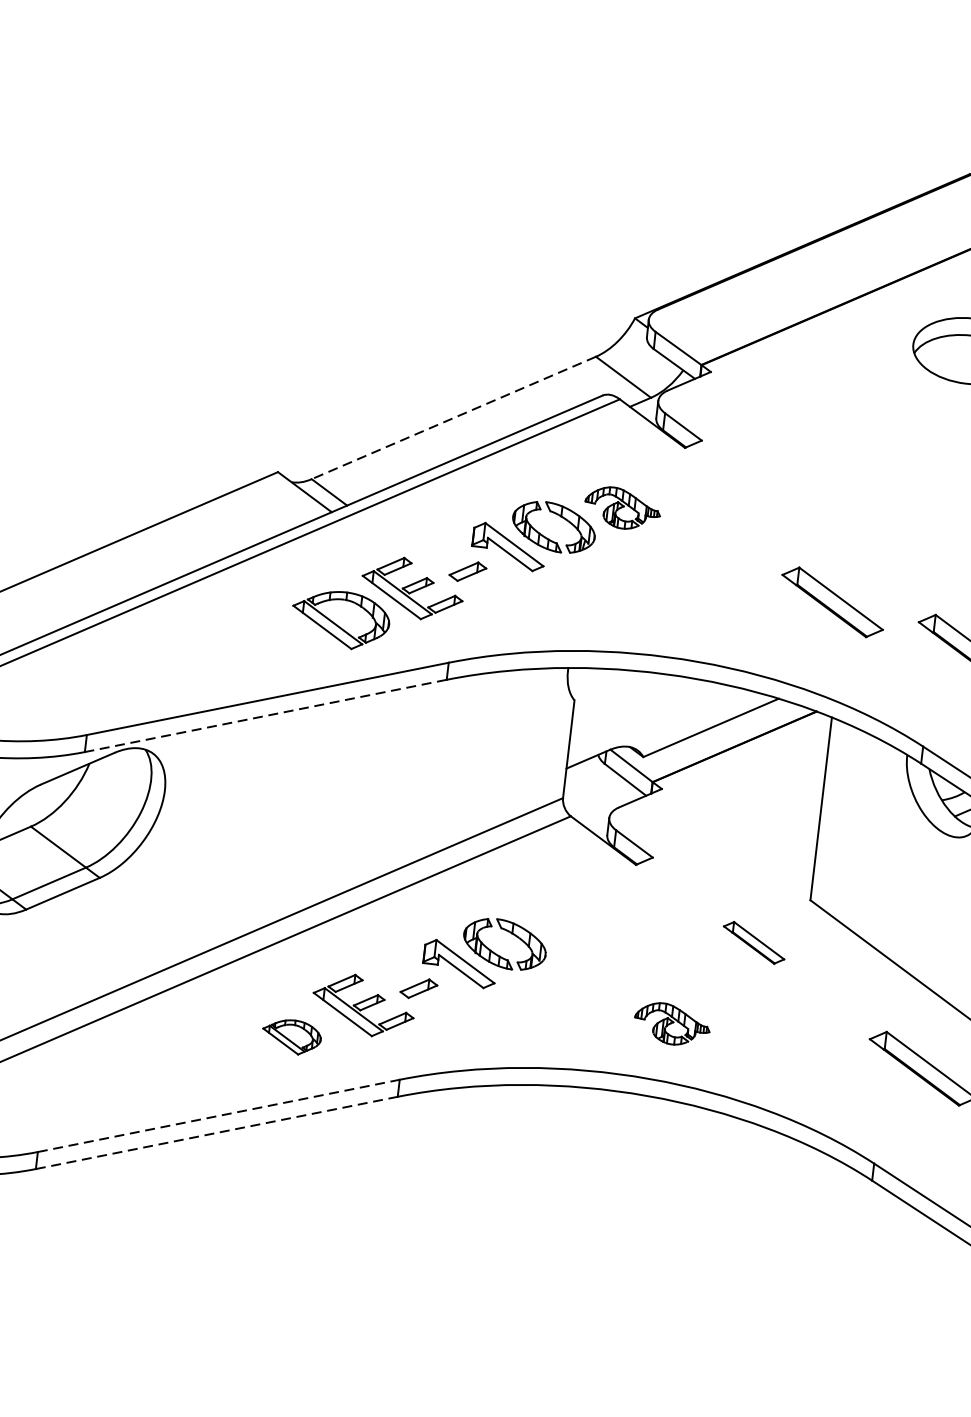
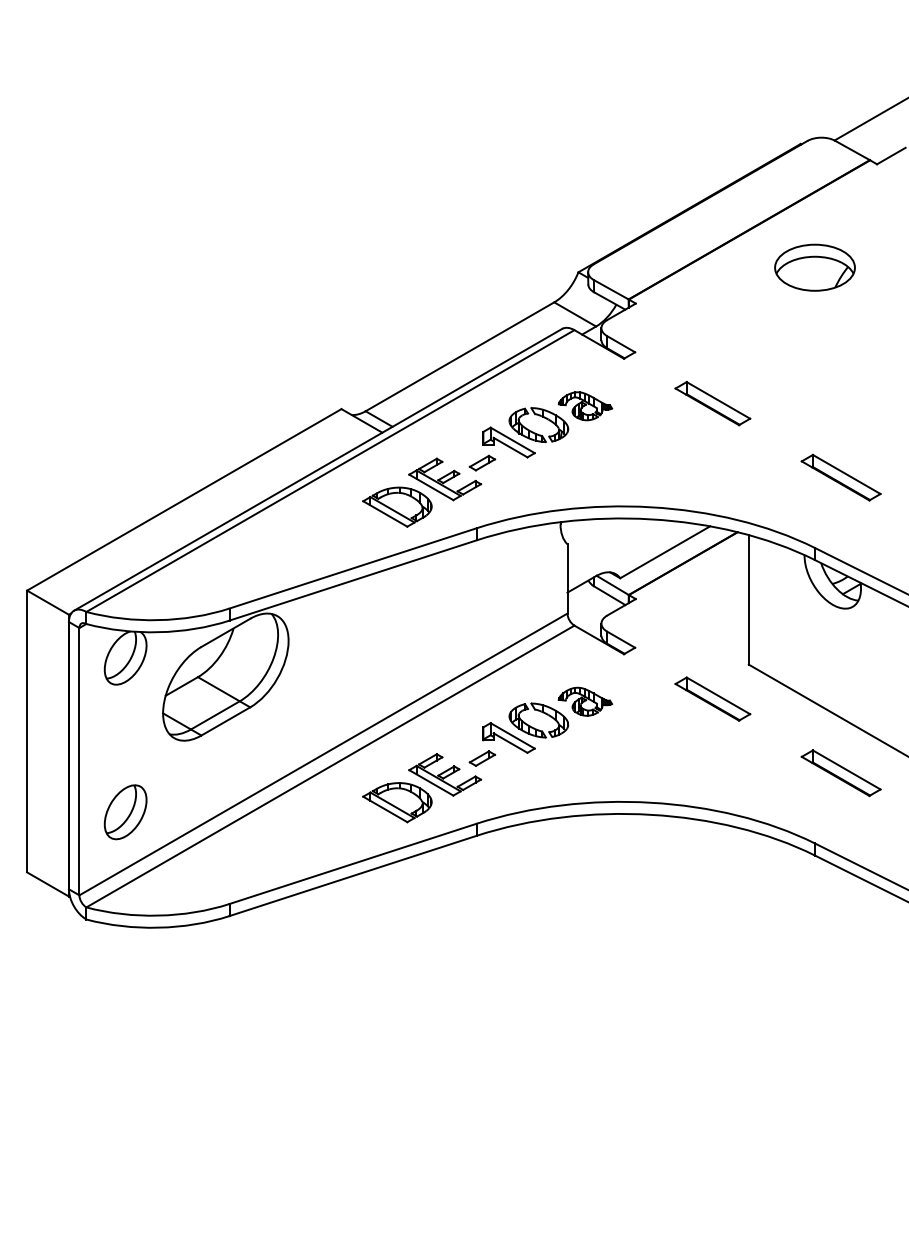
line: (453, 417) -> (459, 356), dashed -> solid
part: (832, 602) -> (712, 403), moved
line: (266, 715) -> (353, 580), dashed -> solid
part: (753, 942) -> (712, 698), size x1.67
part: (672, 1024) -> (585, 701), moved
part: (291, 1036) -> (397, 802), size x1.67
line: (219, 1115) -> (353, 863), dashed -> solid
line: (217, 1132) -> (353, 875), dashed -> solid

